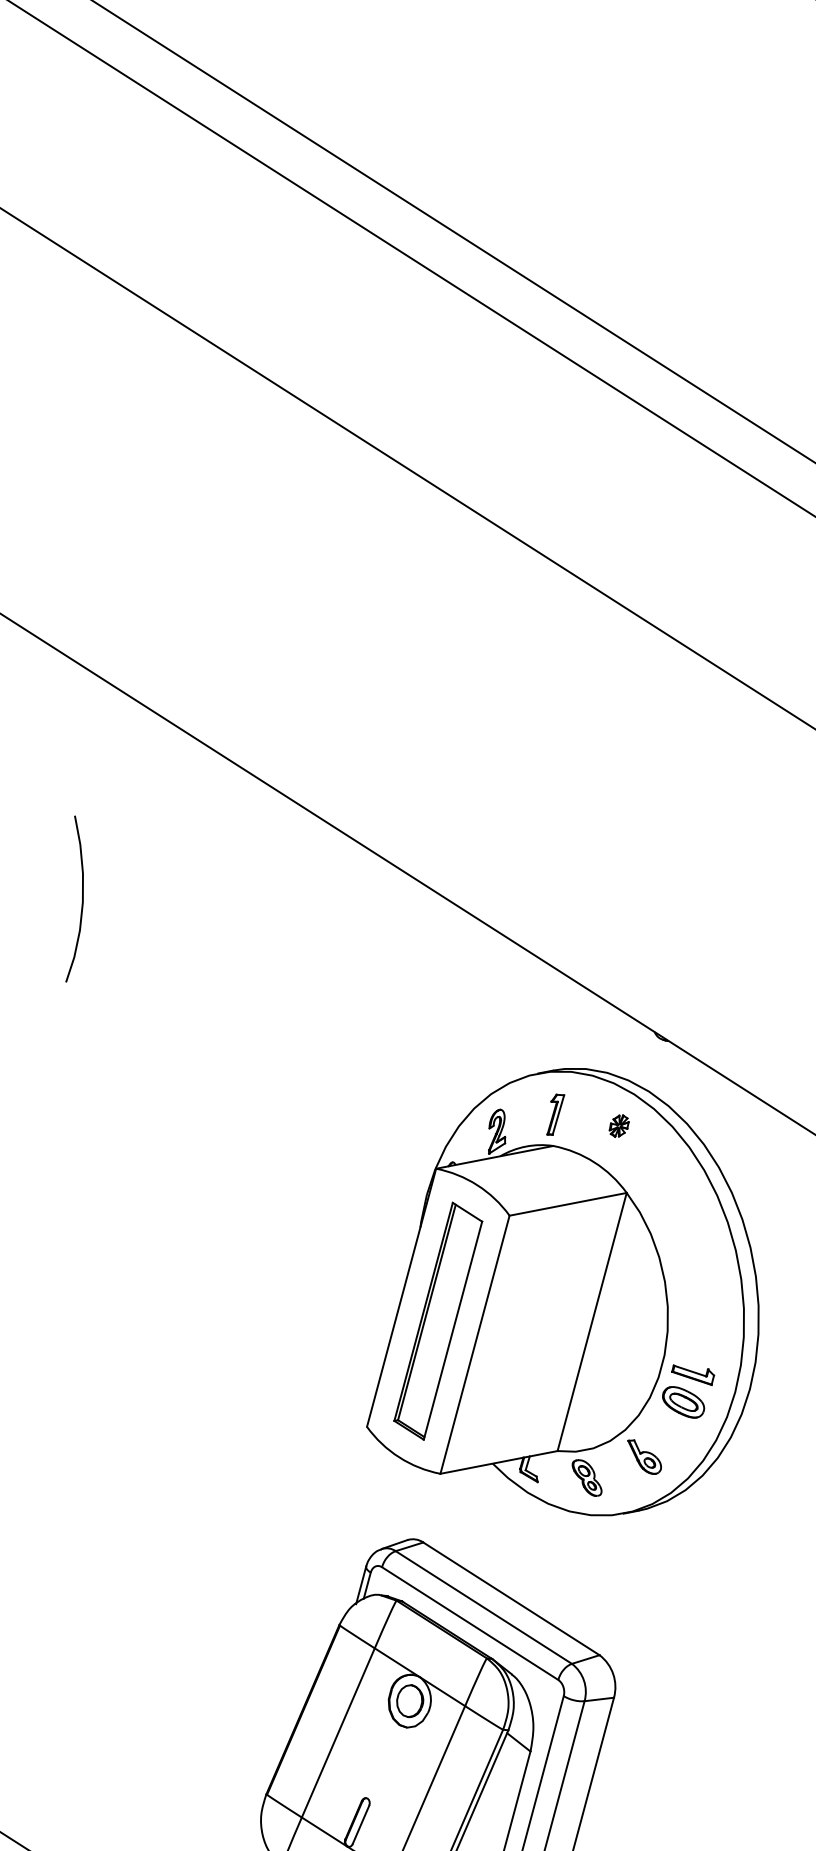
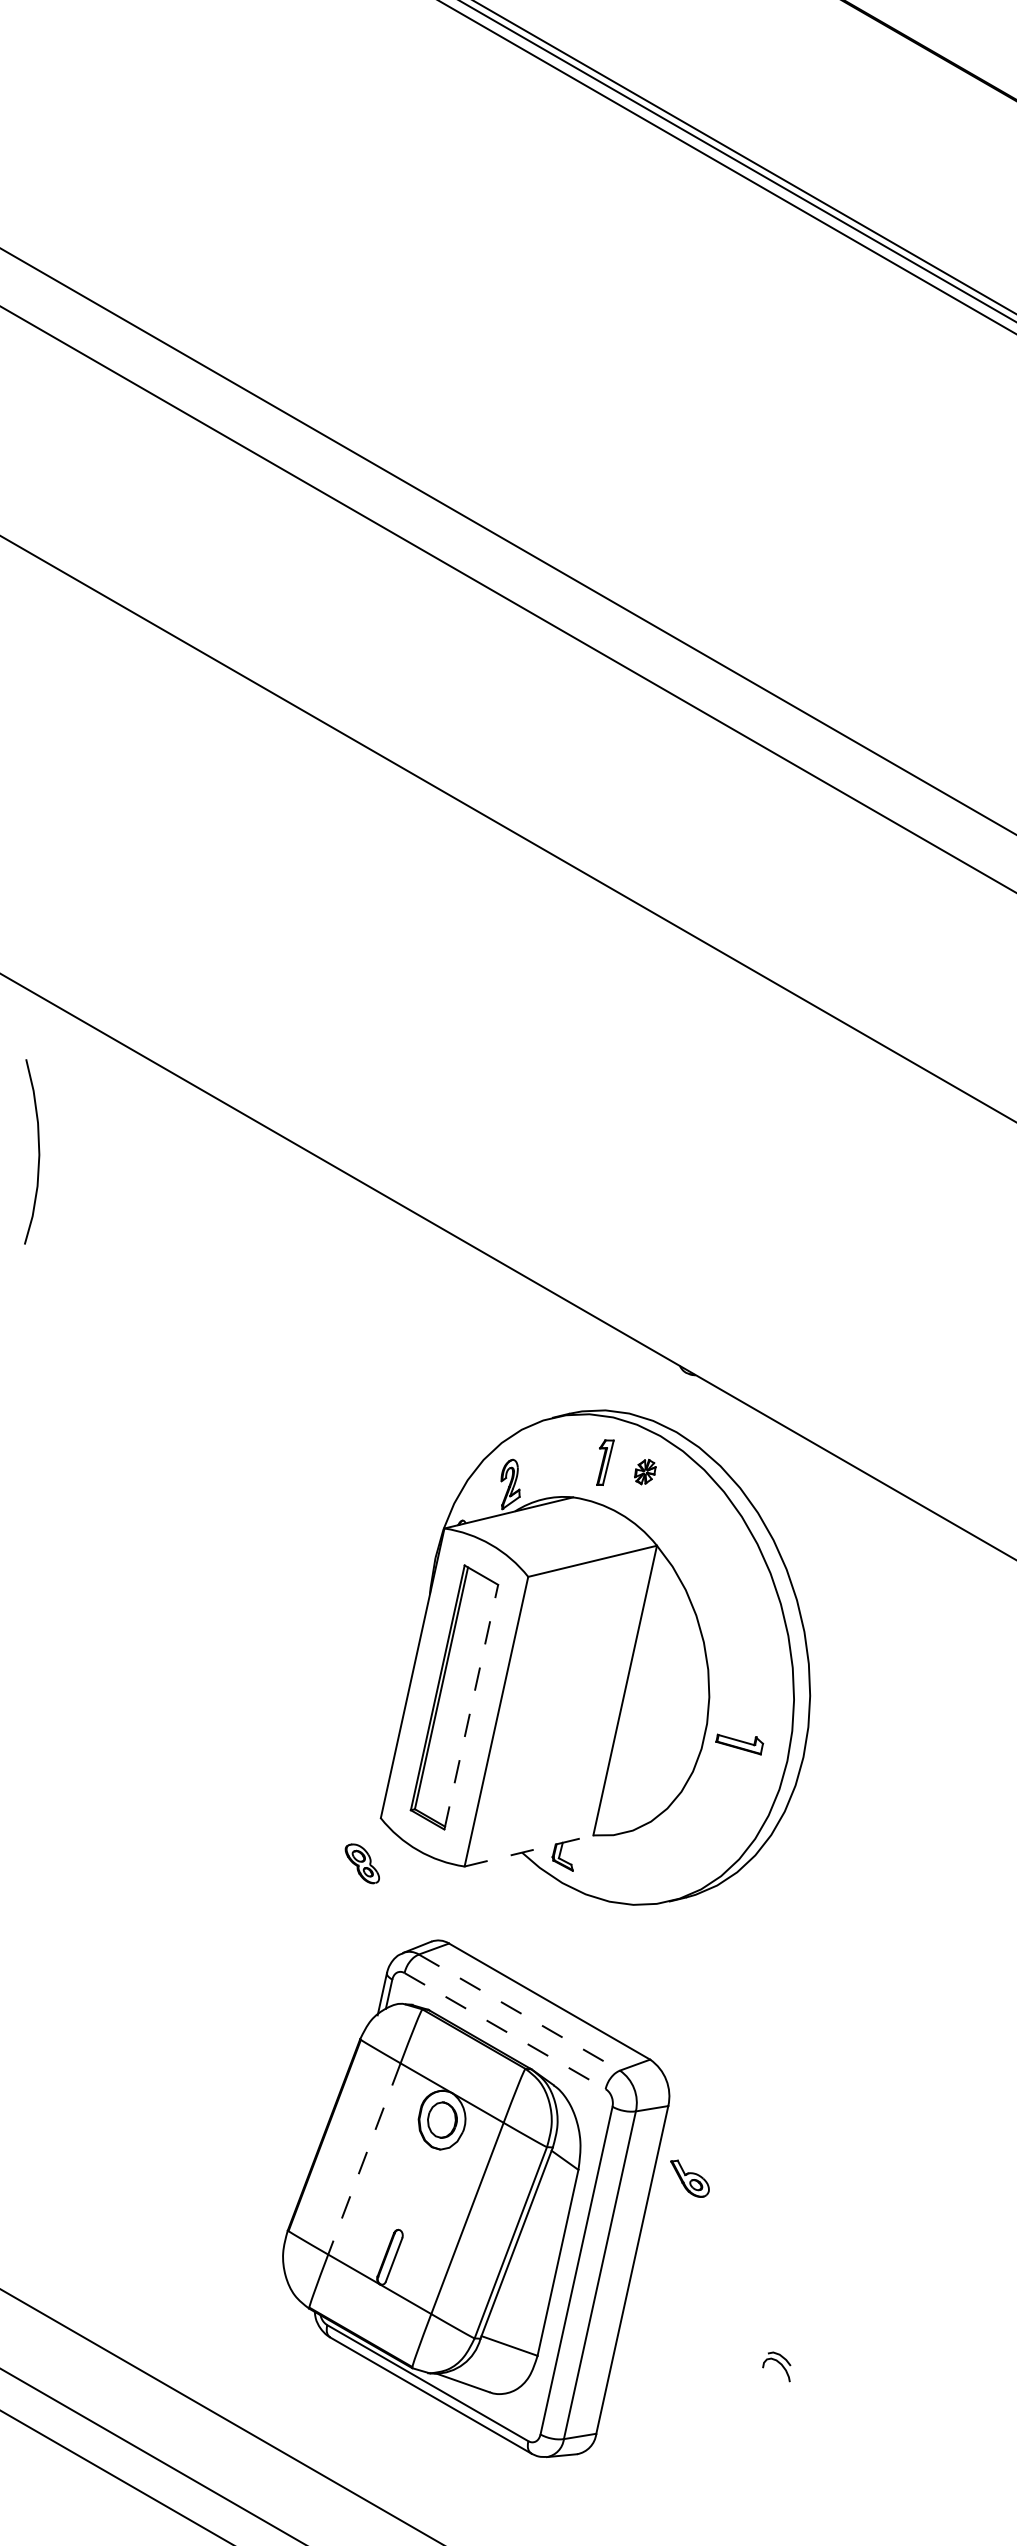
curve: (82, 899) -> (38, 1151), moved
part: (555, 1114) -> (605, 1462), moved
line: (453, 1330) -> (471, 1706), solid -> dashed
part: (683, 1401) -> (730, 1774), removed
part: (644, 1456) -> (689, 2178), moved
line: (499, 1462) -> (529, 1850), solid -> dashed
part: (586, 1477) -> (361, 1863), moved
line: (483, 1607) -> (519, 2012), solid -> dashed
line: (470, 1623) -> (505, 2031), solid -> dashed
line: (338, 1733) -> (364, 2159), solid -> dashed

